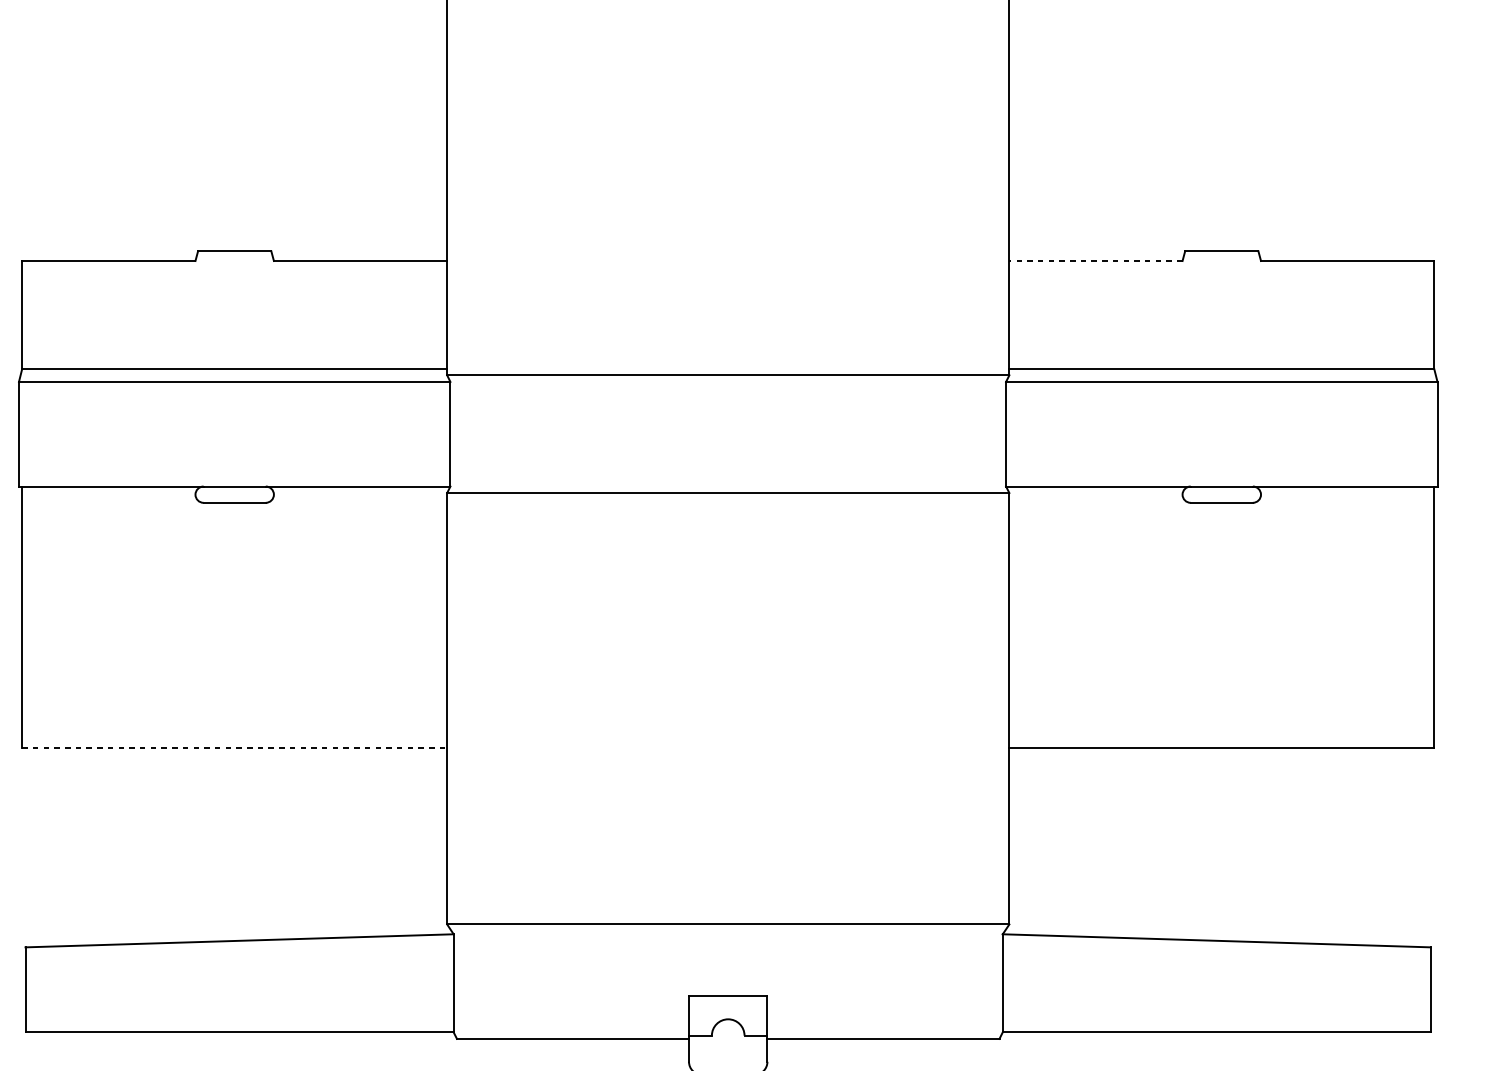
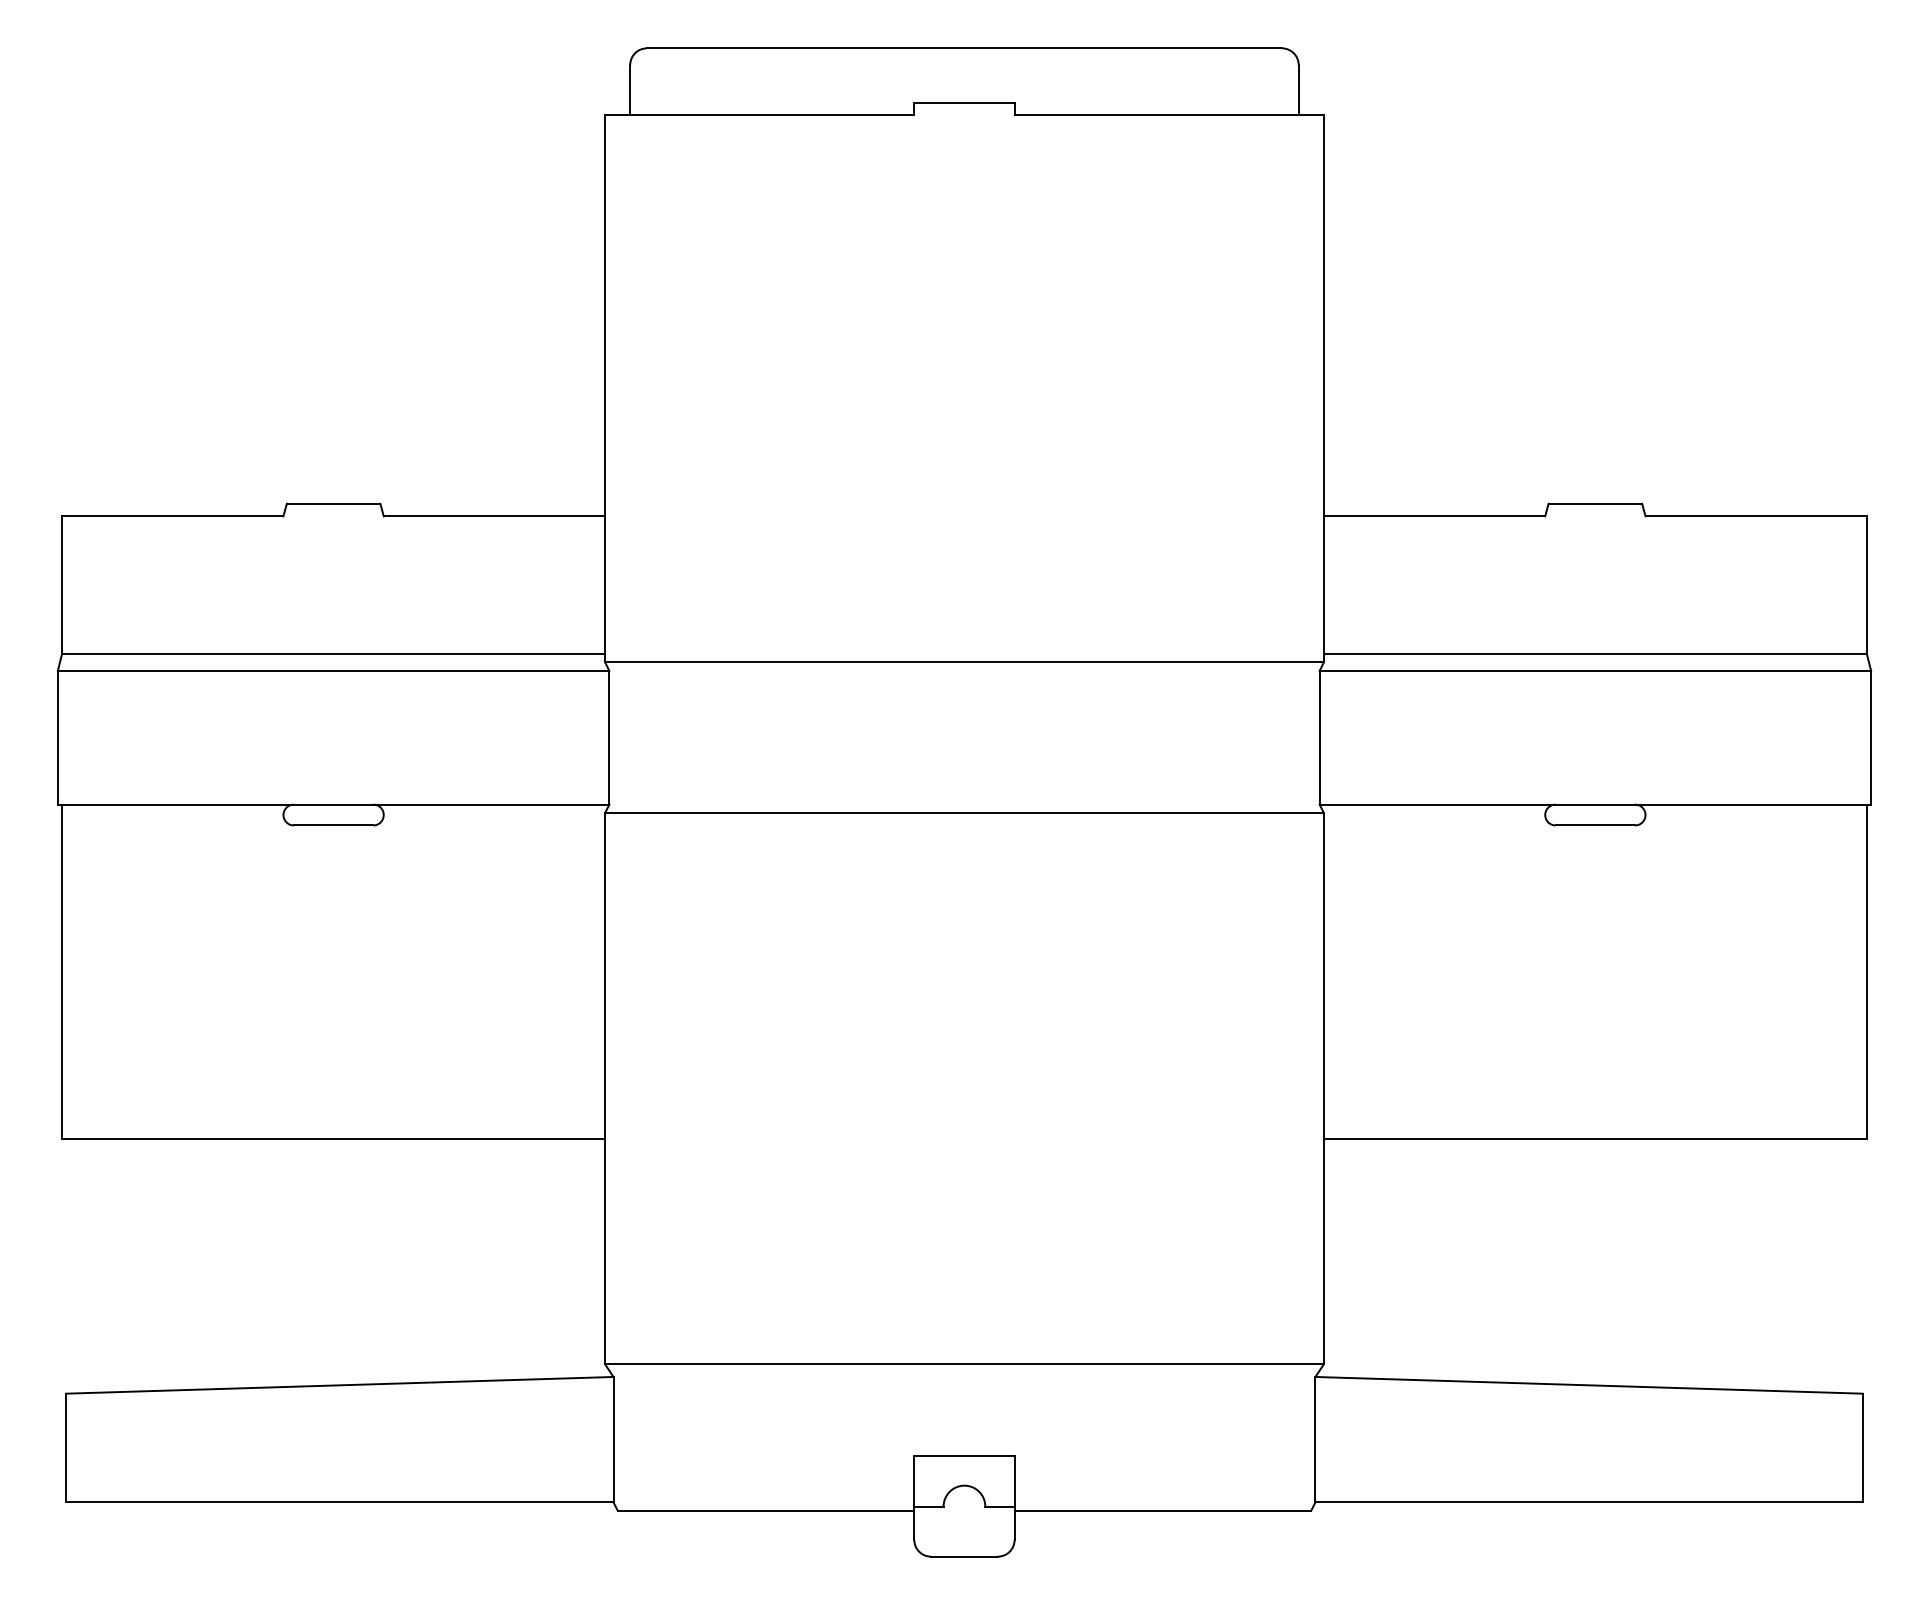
line: (1095, 261) -> (1434, 516), dashed -> solid
line: (234, 747) -> (333, 1138), dashed -> solid

